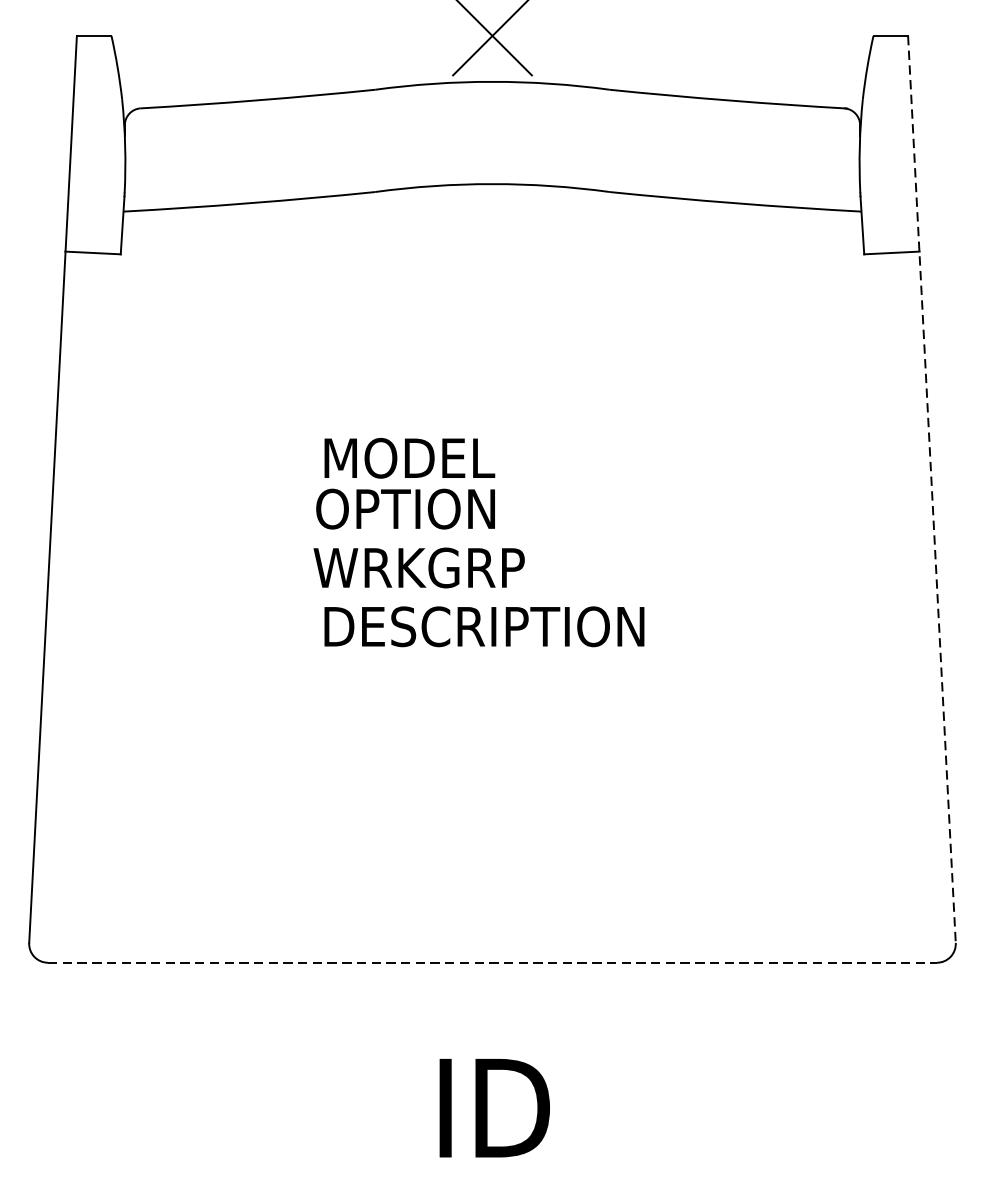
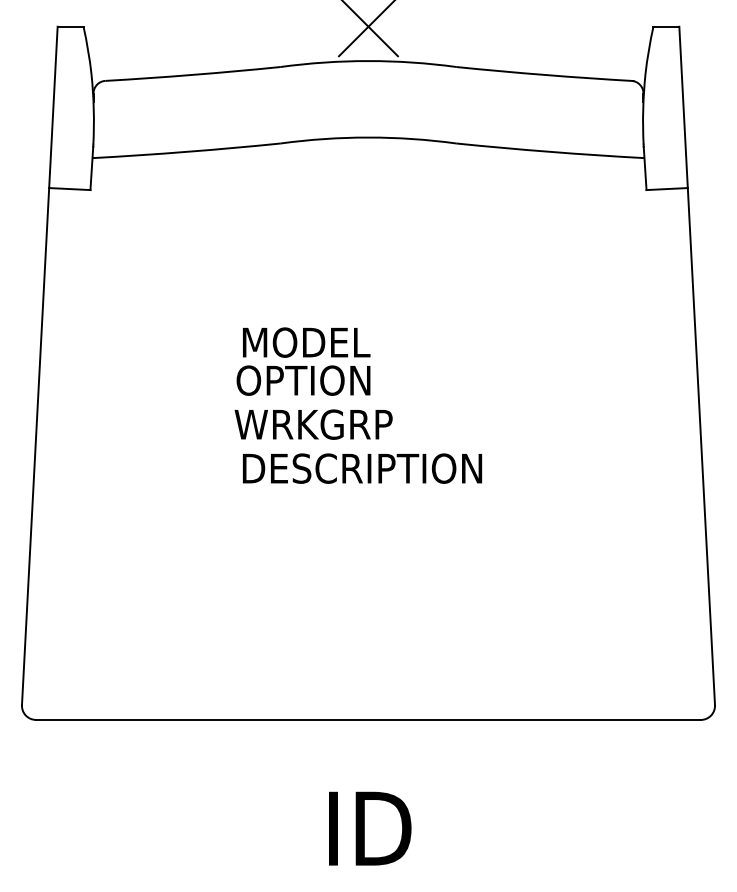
line: (932, 488) -> (697, 365), dashed -> solid
line: (492, 962) -> (368, 719), dashed -> solid

